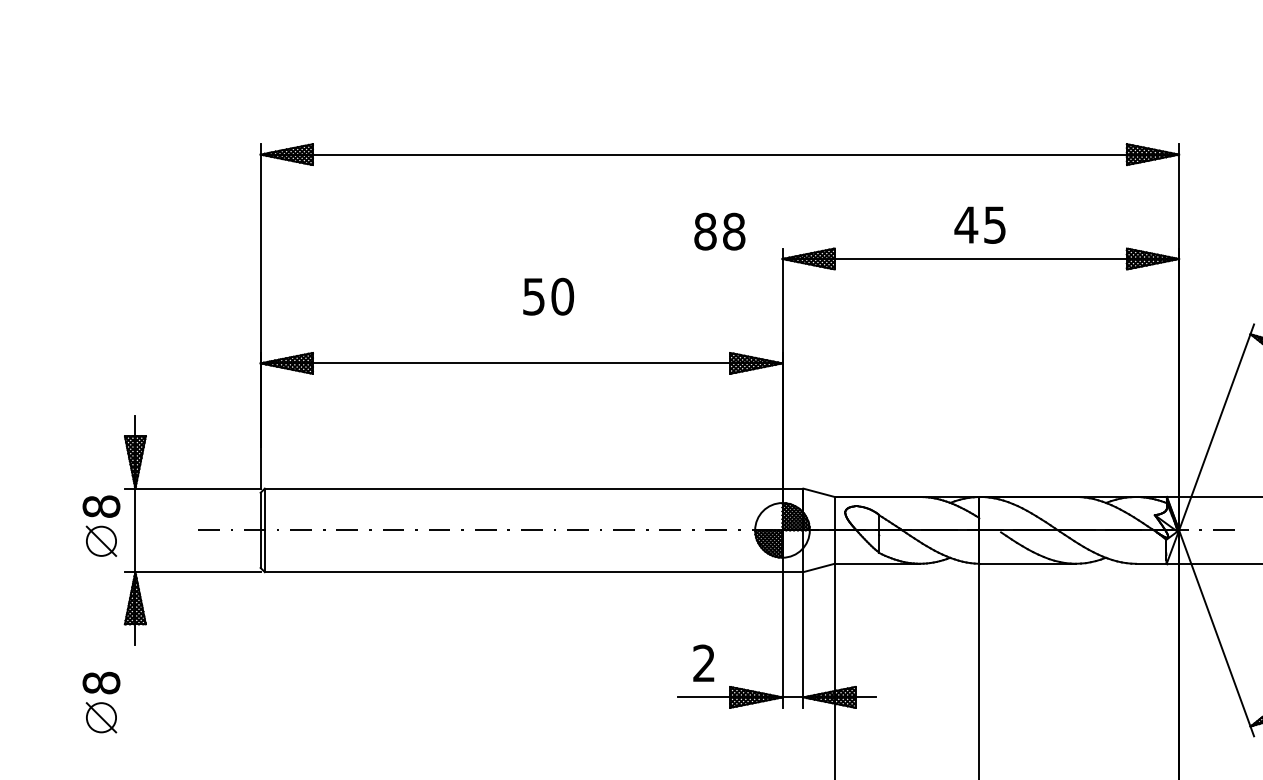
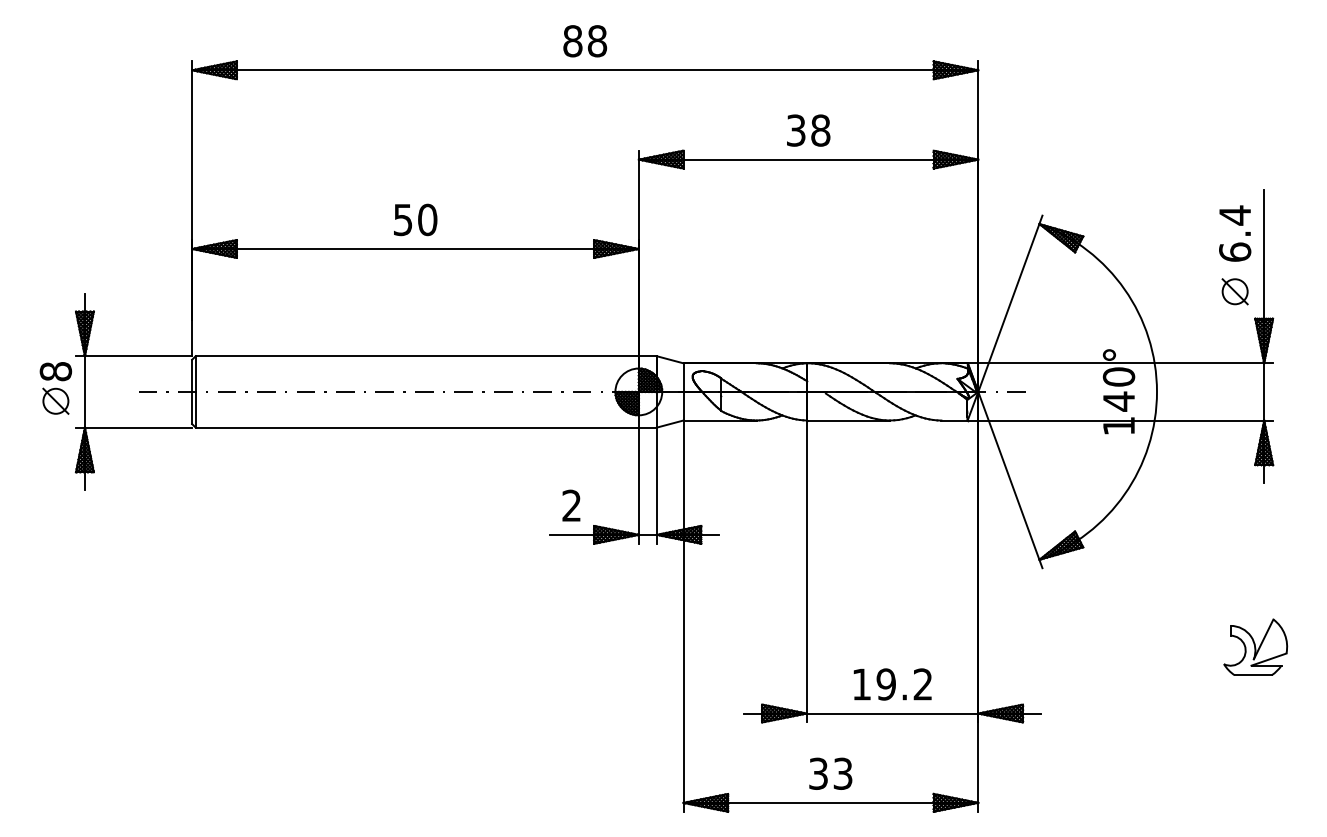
text: (980, 224) -> (808, 130), 45 -> 38
text: (720, 231) -> (585, 41), moved
text: (548, 296) -> (415, 219), moved
part: (100, 702) -> (55, 539), removed

